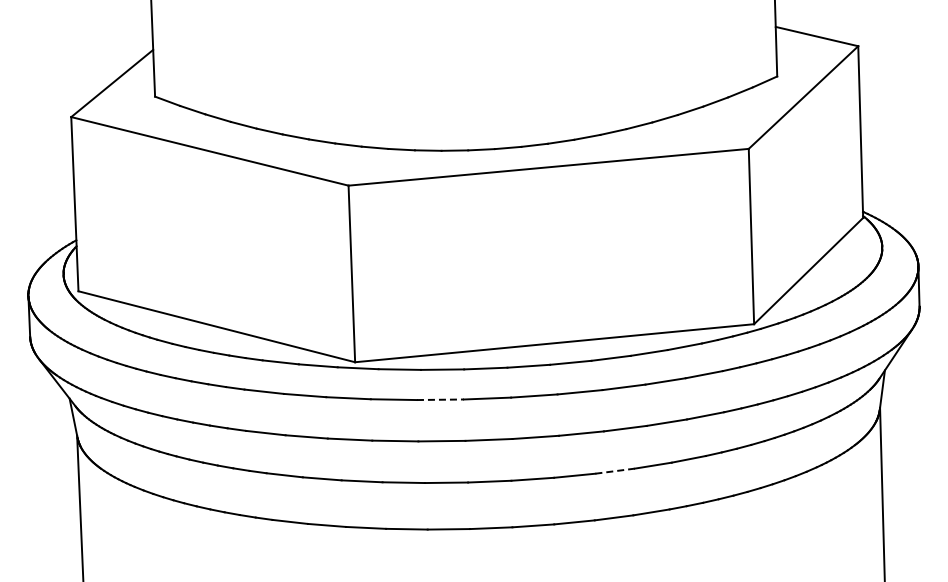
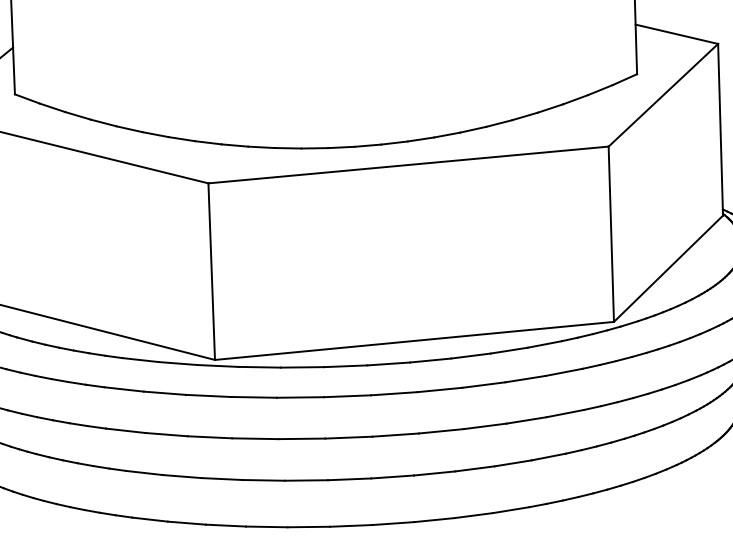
line: (440, 399) -> (300, 397), dashed -> solid
line: (615, 471) -> (475, 469), dashed -> solid

